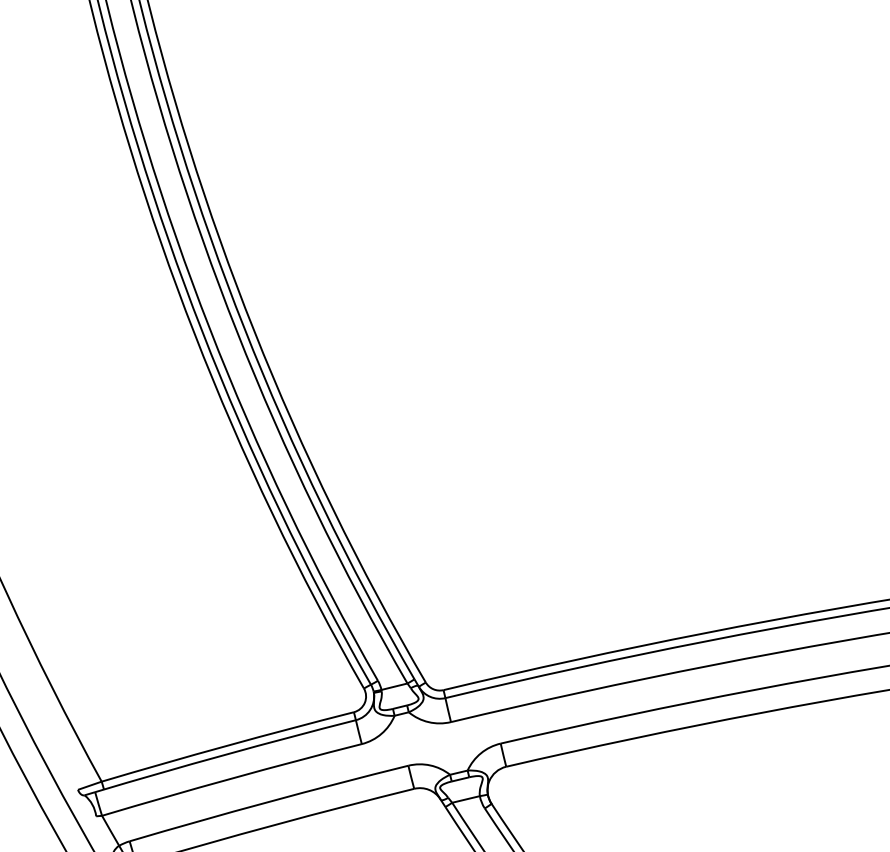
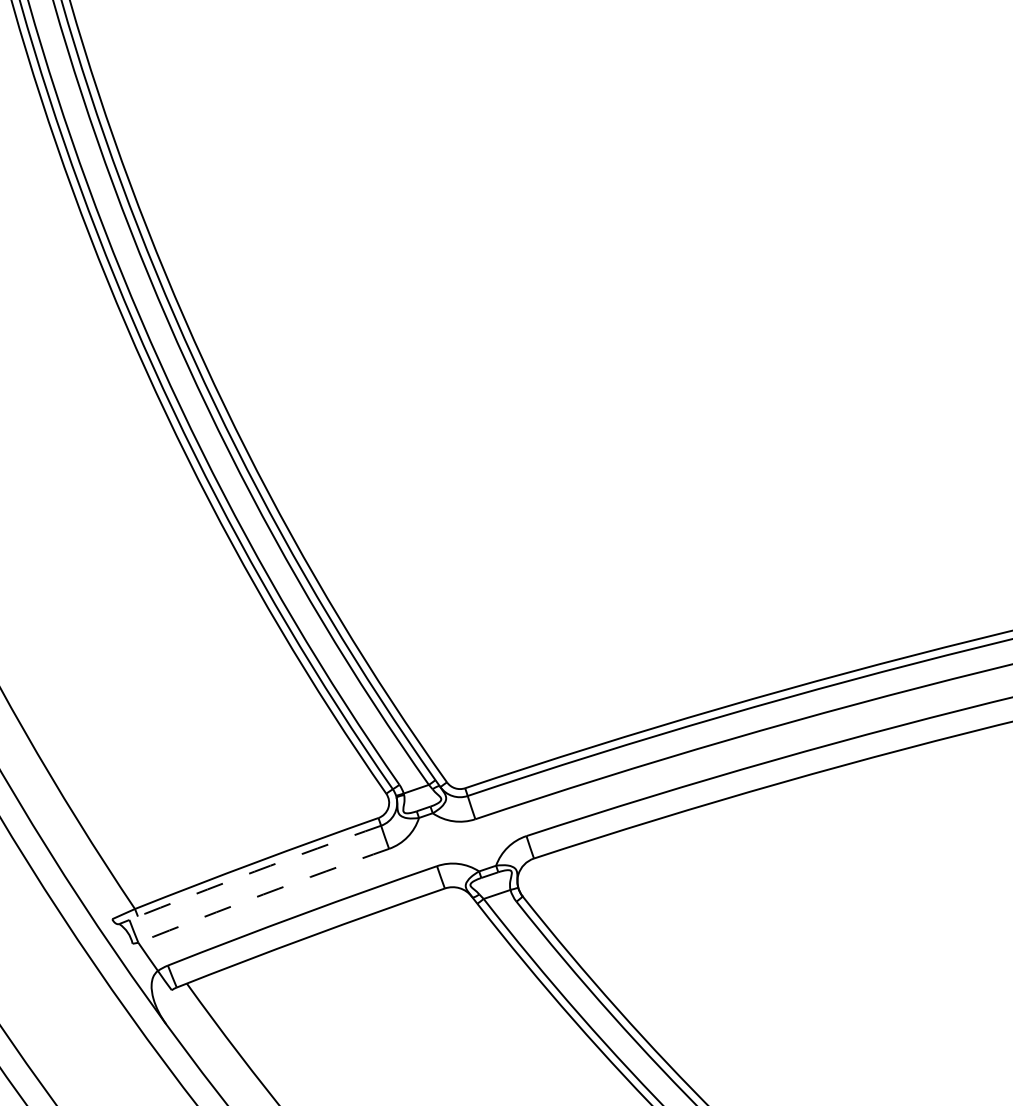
arc: (224, 754) -> (254, 871), solid -> dashed
arc: (231, 778) -> (263, 894), solid -> dashed

